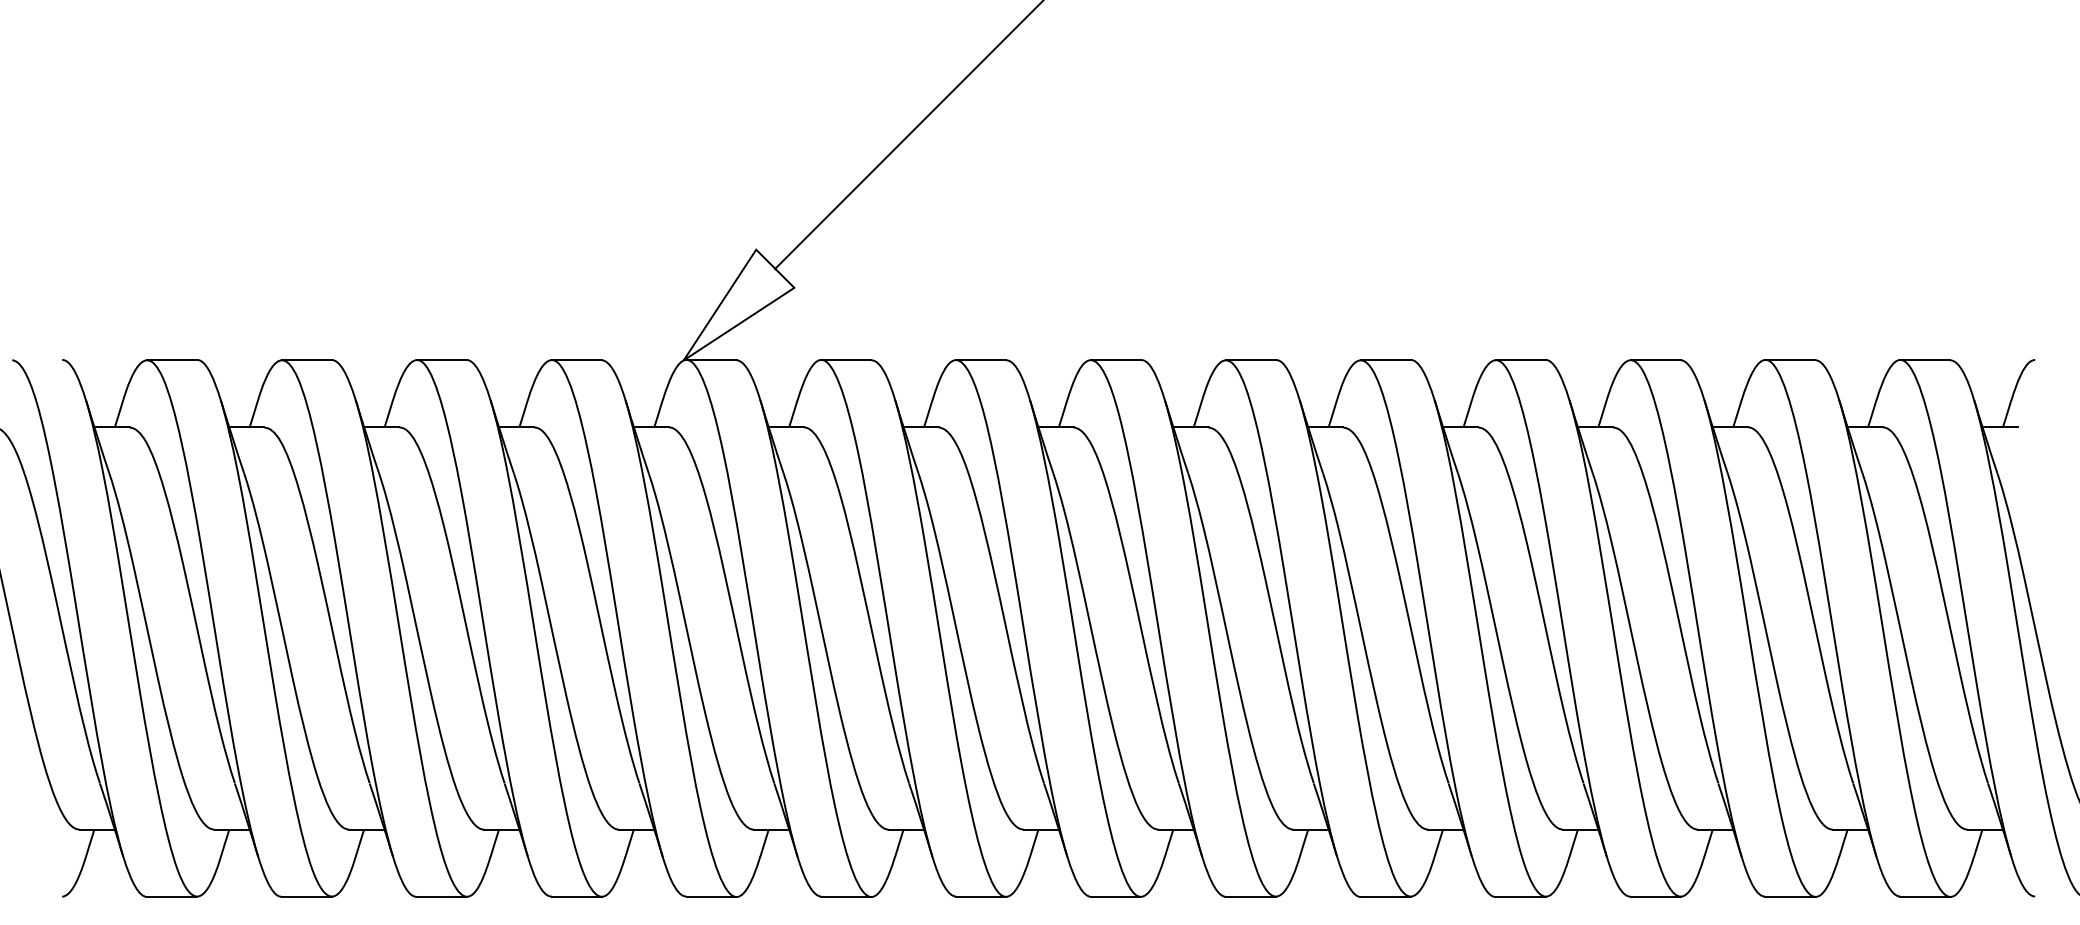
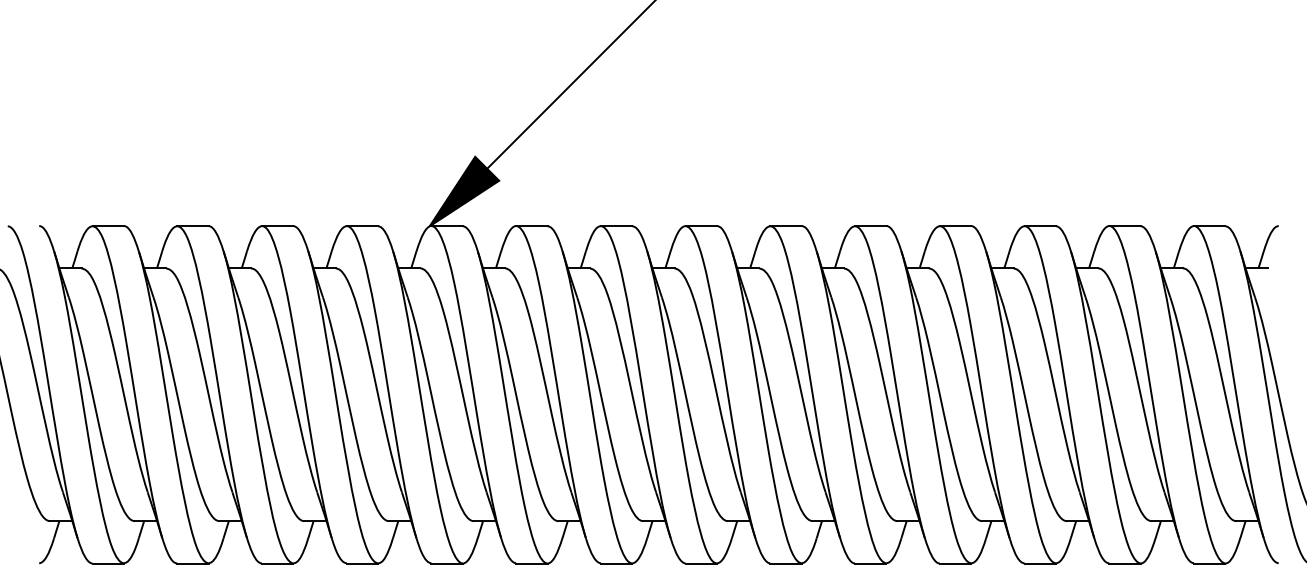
fill: (739, 304) -> (464, 191), added

